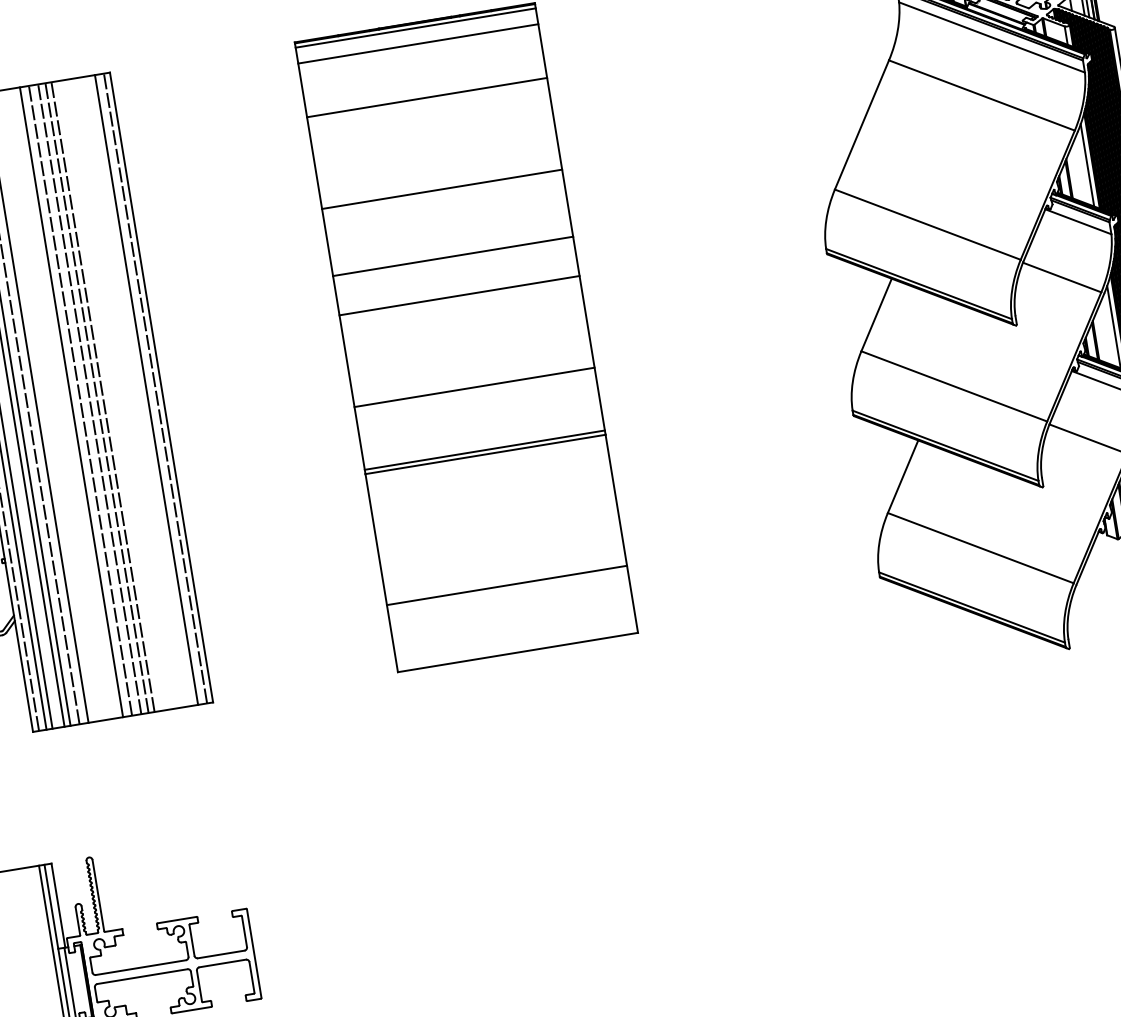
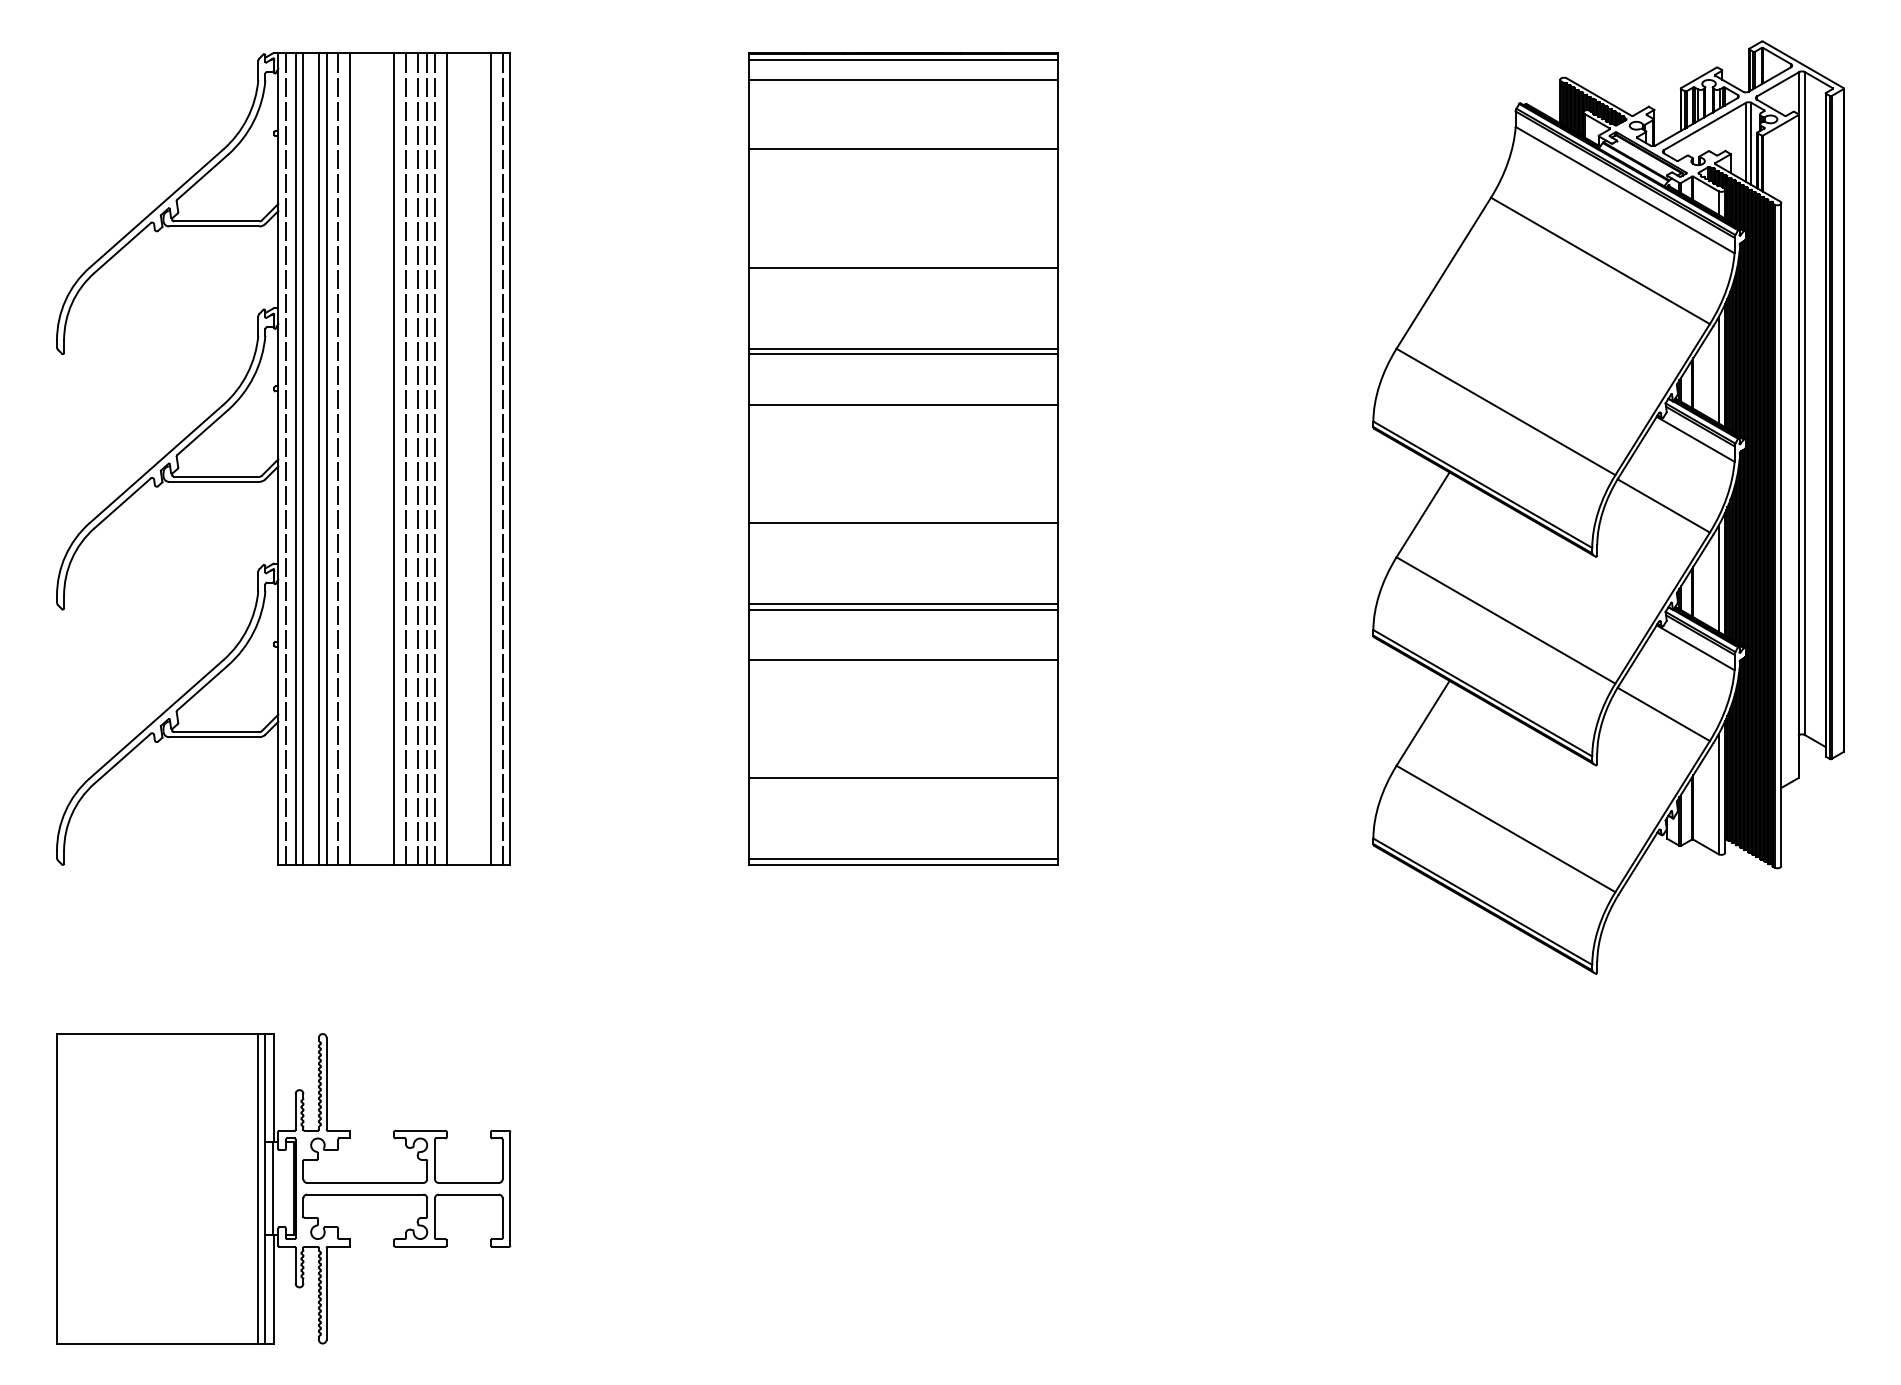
line: (452, 251) -> (903, 348), added
line: (111, 395) -> (446, 458), added
line: (492, 493) -> (903, 660), added
line: (517, 648) -> (903, 859), added

